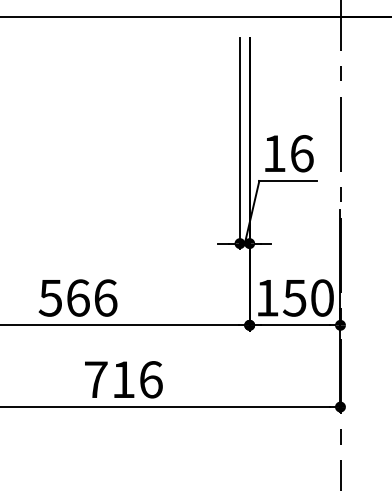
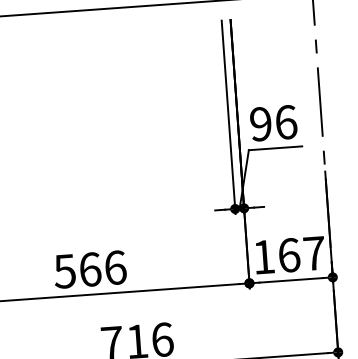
text: (274, 153) -> (260, 124), 16 -> 96
text: (308, 297) -> (301, 253), 150 -> 167

